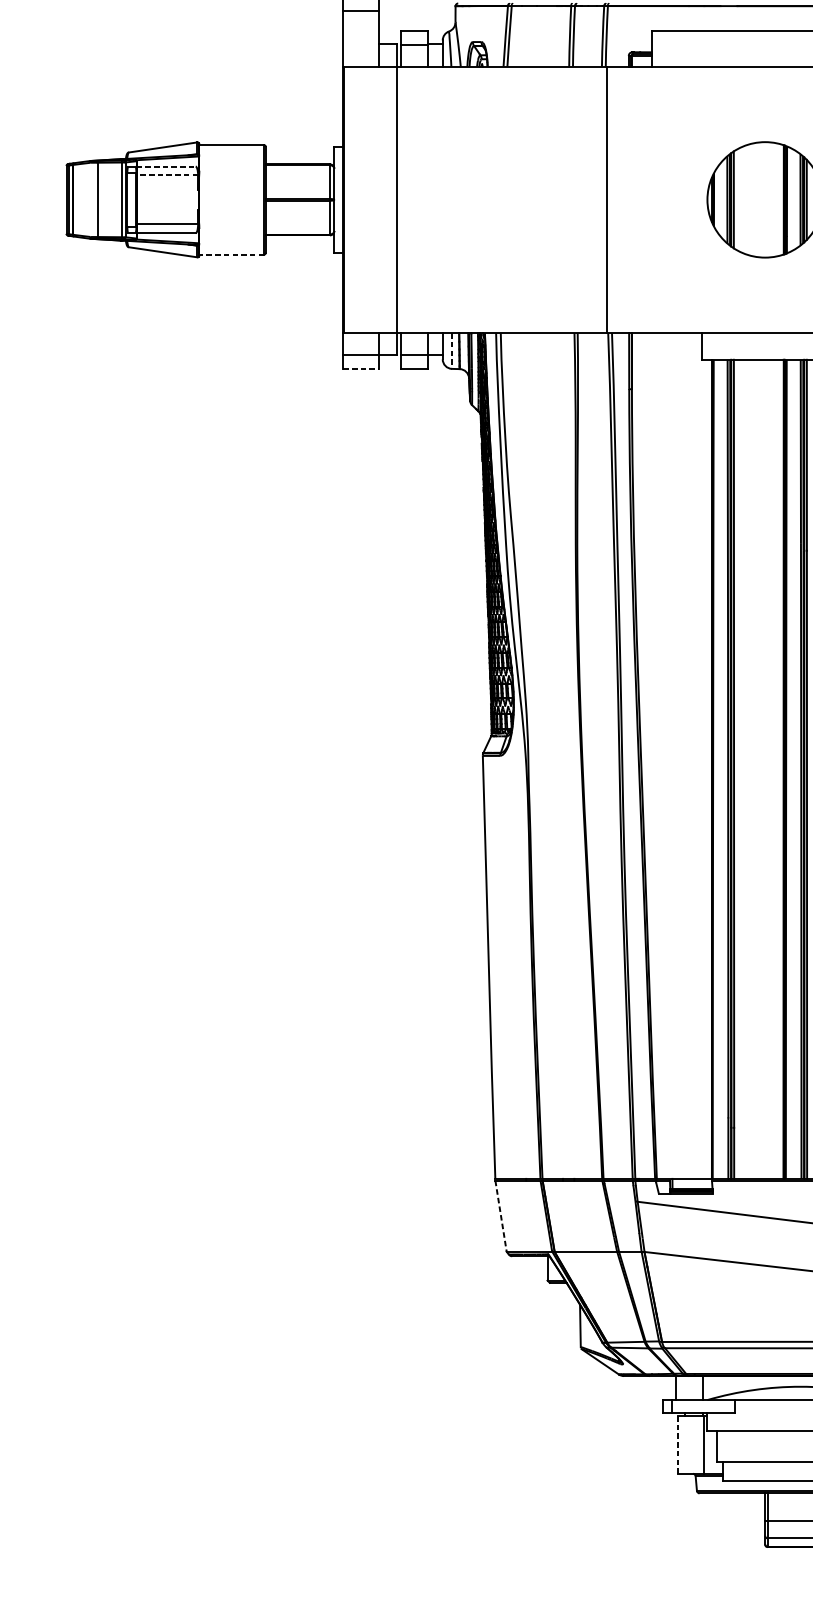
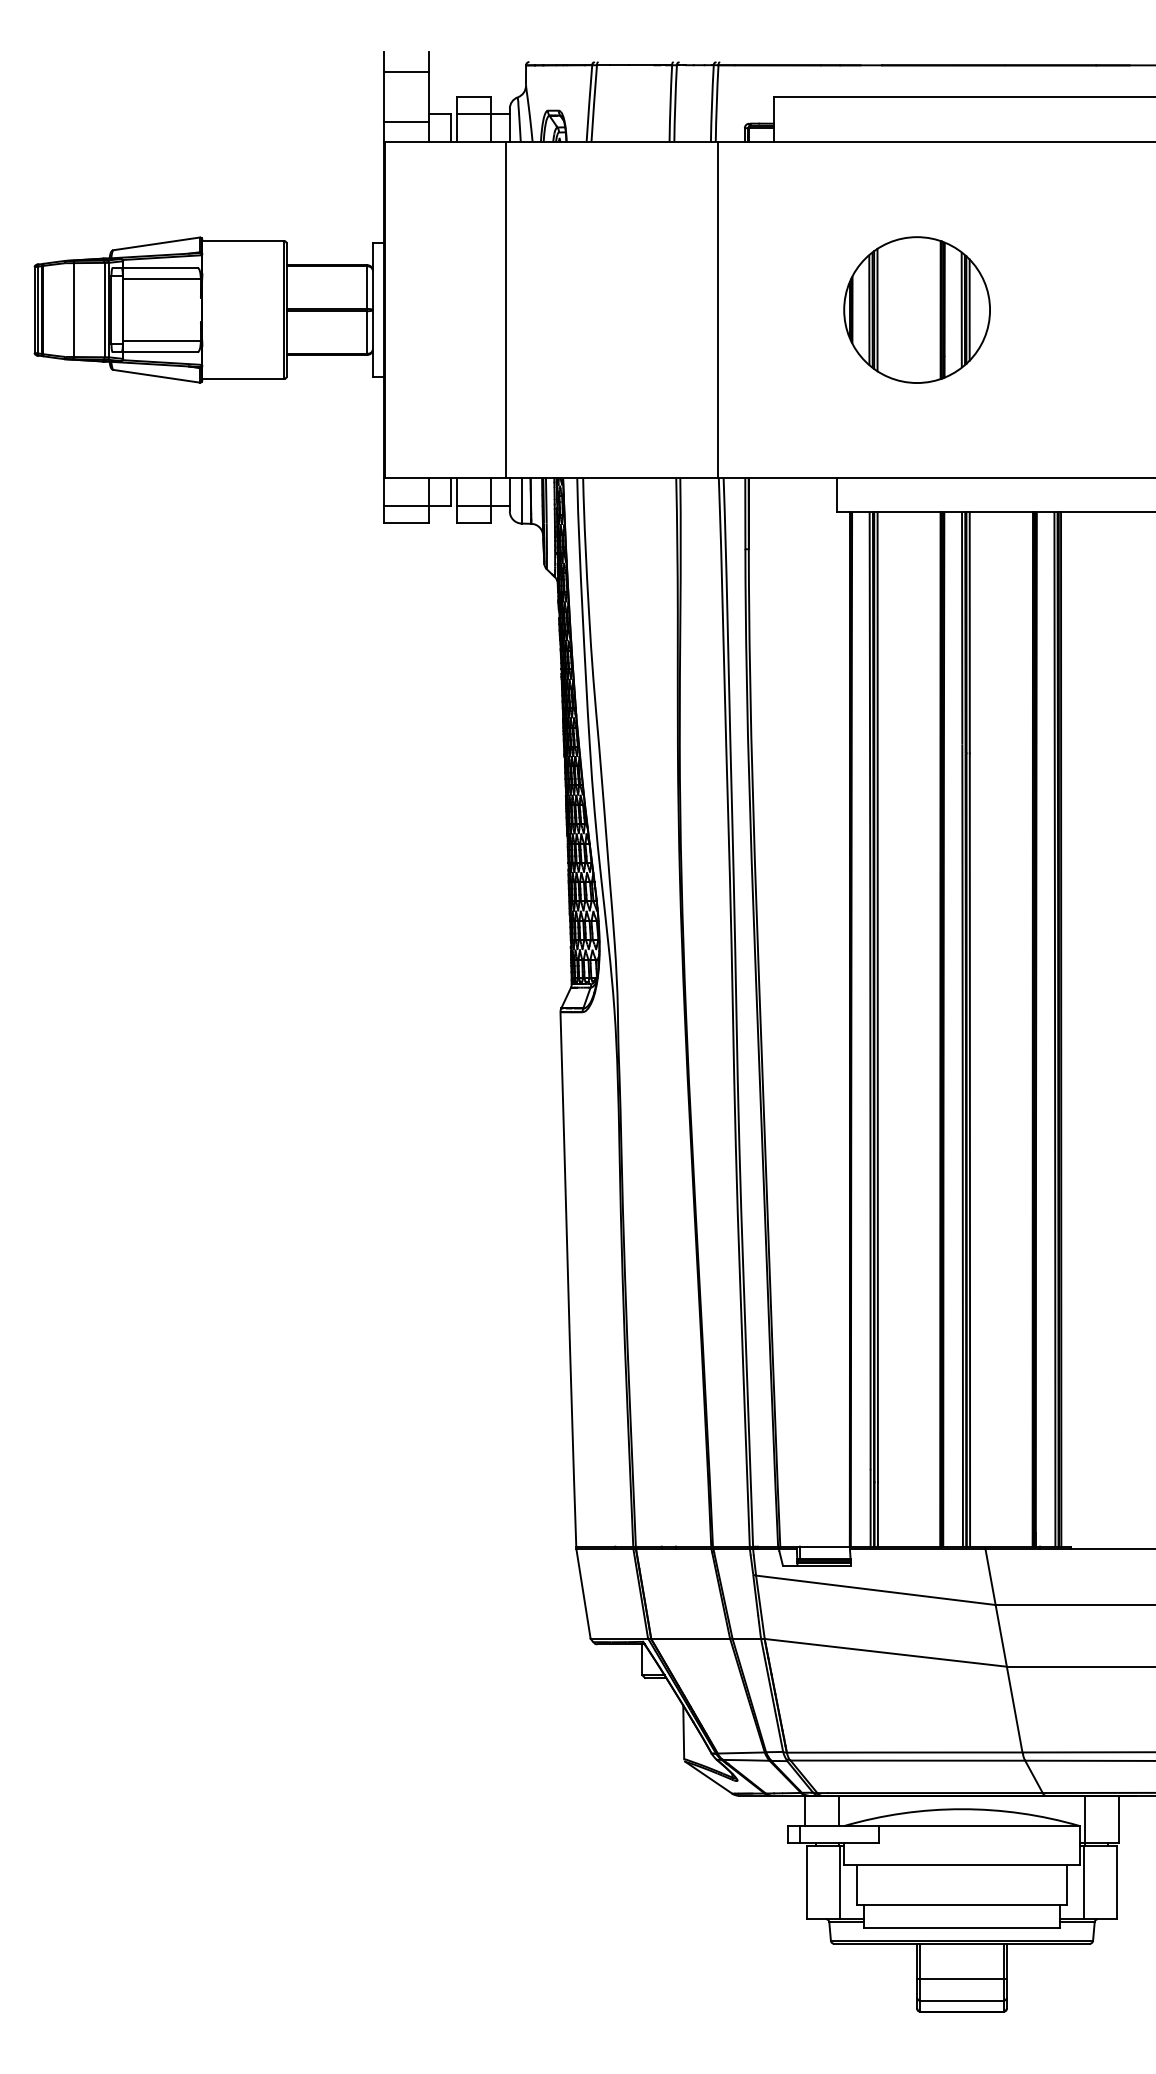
line: (360, 50) -> (406, 121), added
line: (166, 166) -> (160, 268), dashed -> solid
line: (167, 175) -> (162, 279), dashed -> solid
line: (396, 199) -> (505, 309), moved
line: (231, 254) -> (243, 379), dashed -> solid
line: (451, 350) -> (521, 500), dashed -> solid
line: (361, 368) -> (407, 523), dashed -> solid
line: (501, 1216) -> (583, 1594), dashed -> solid
line: (677, 1444) -> (806, 1882), dashed -> solid

